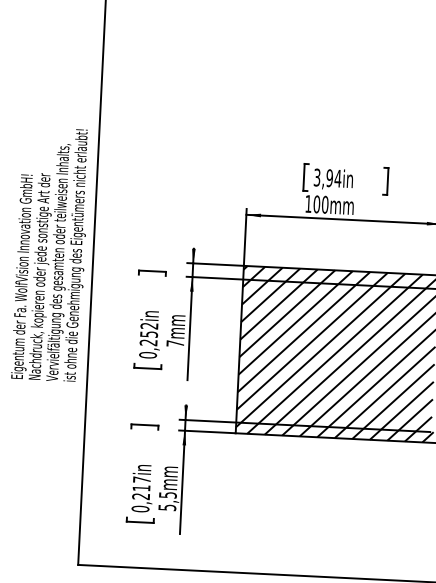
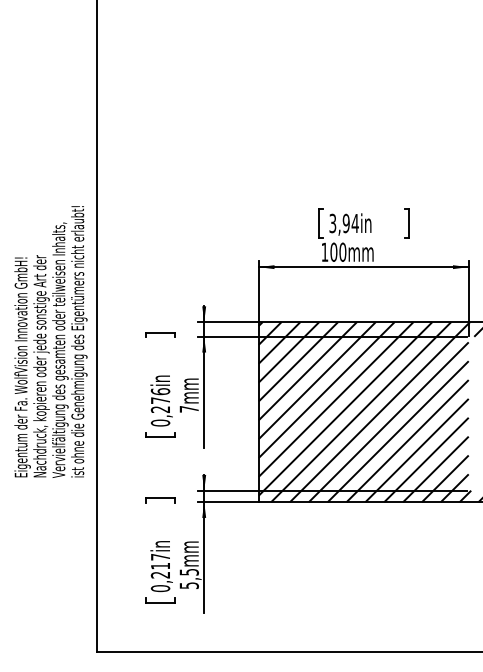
text: (50, 254) -> (50, 341), moved
text: (149, 329) -> (160, 395), 0,252in -> 0,276in

